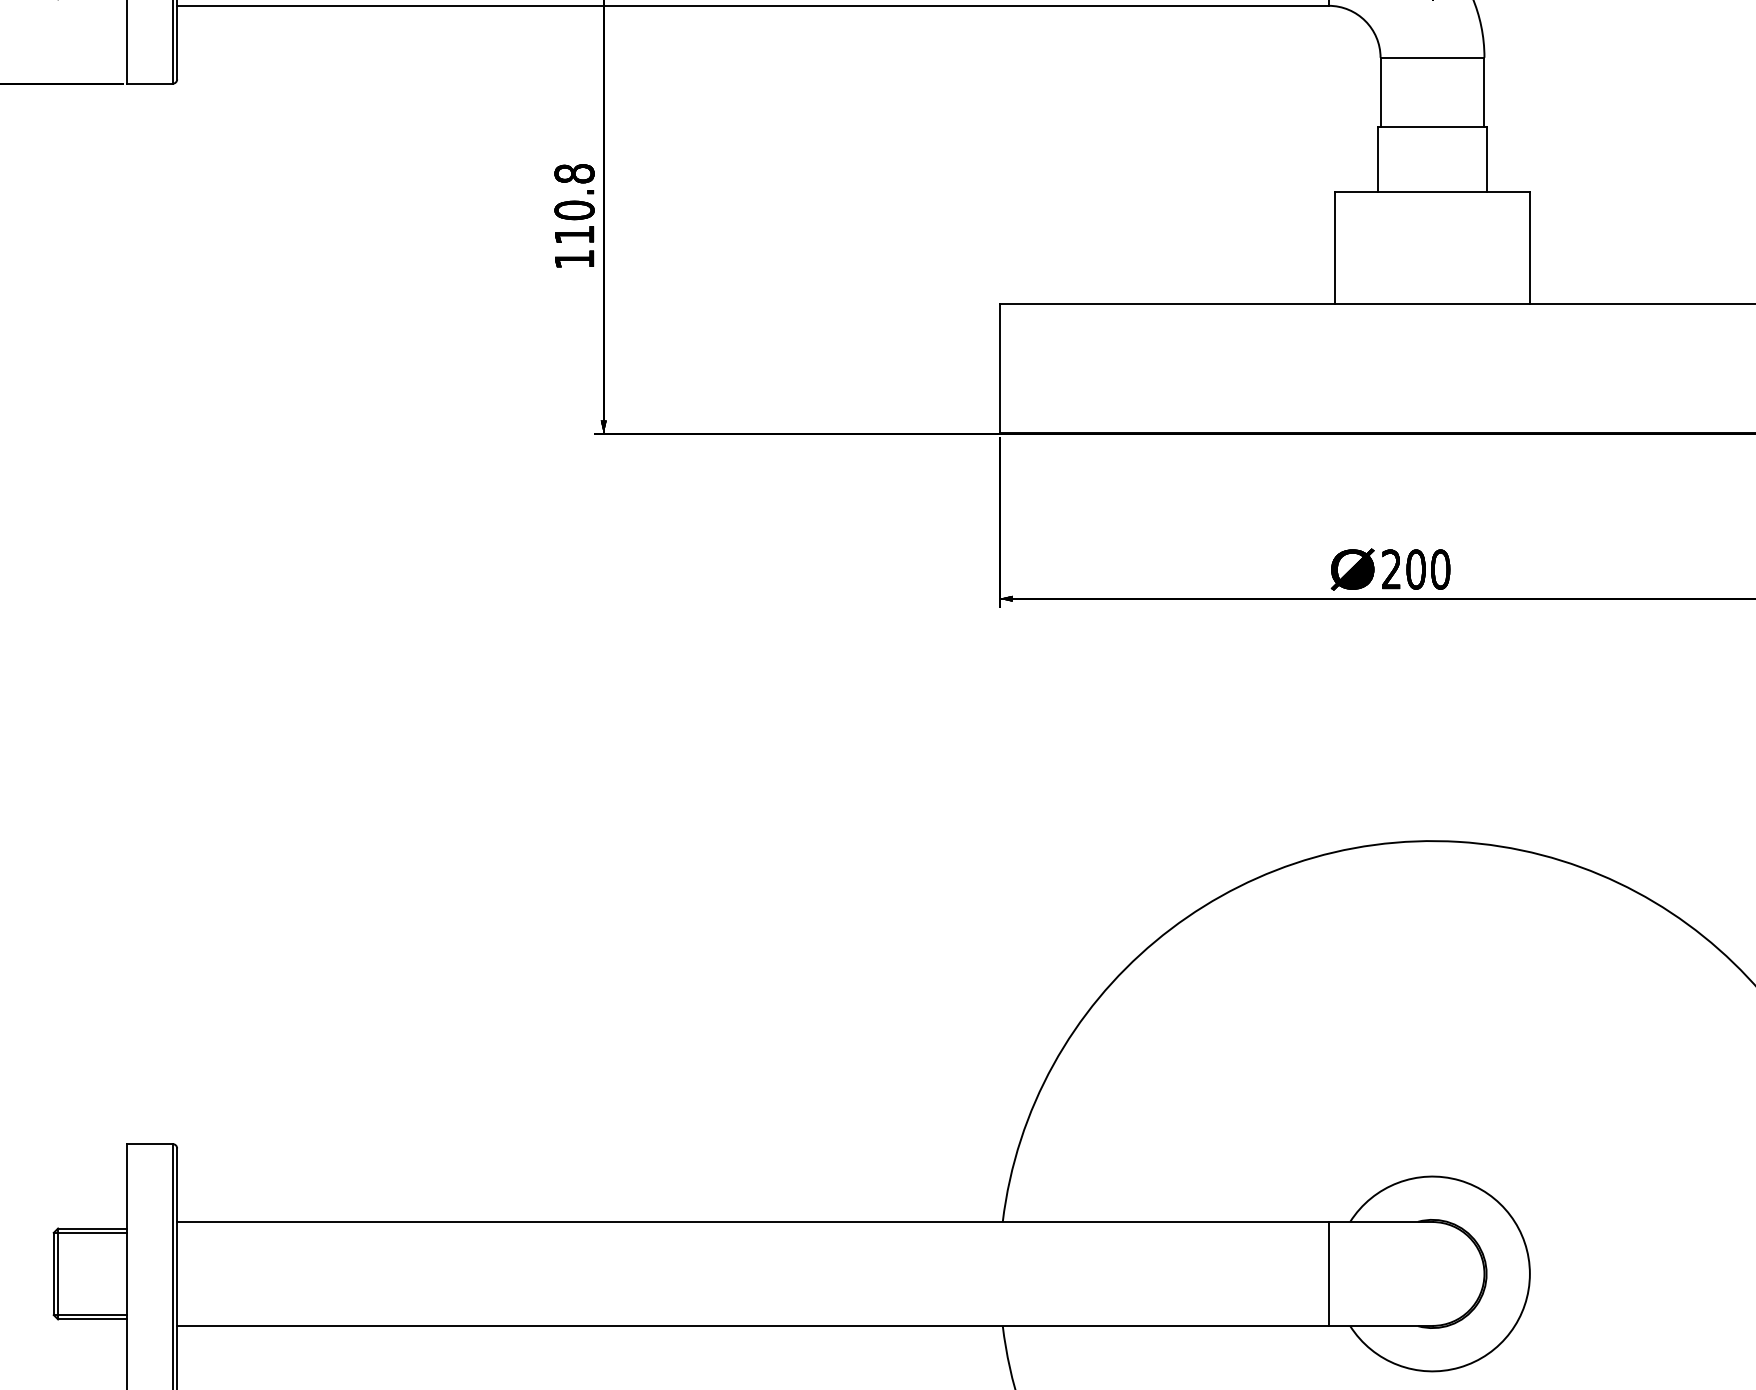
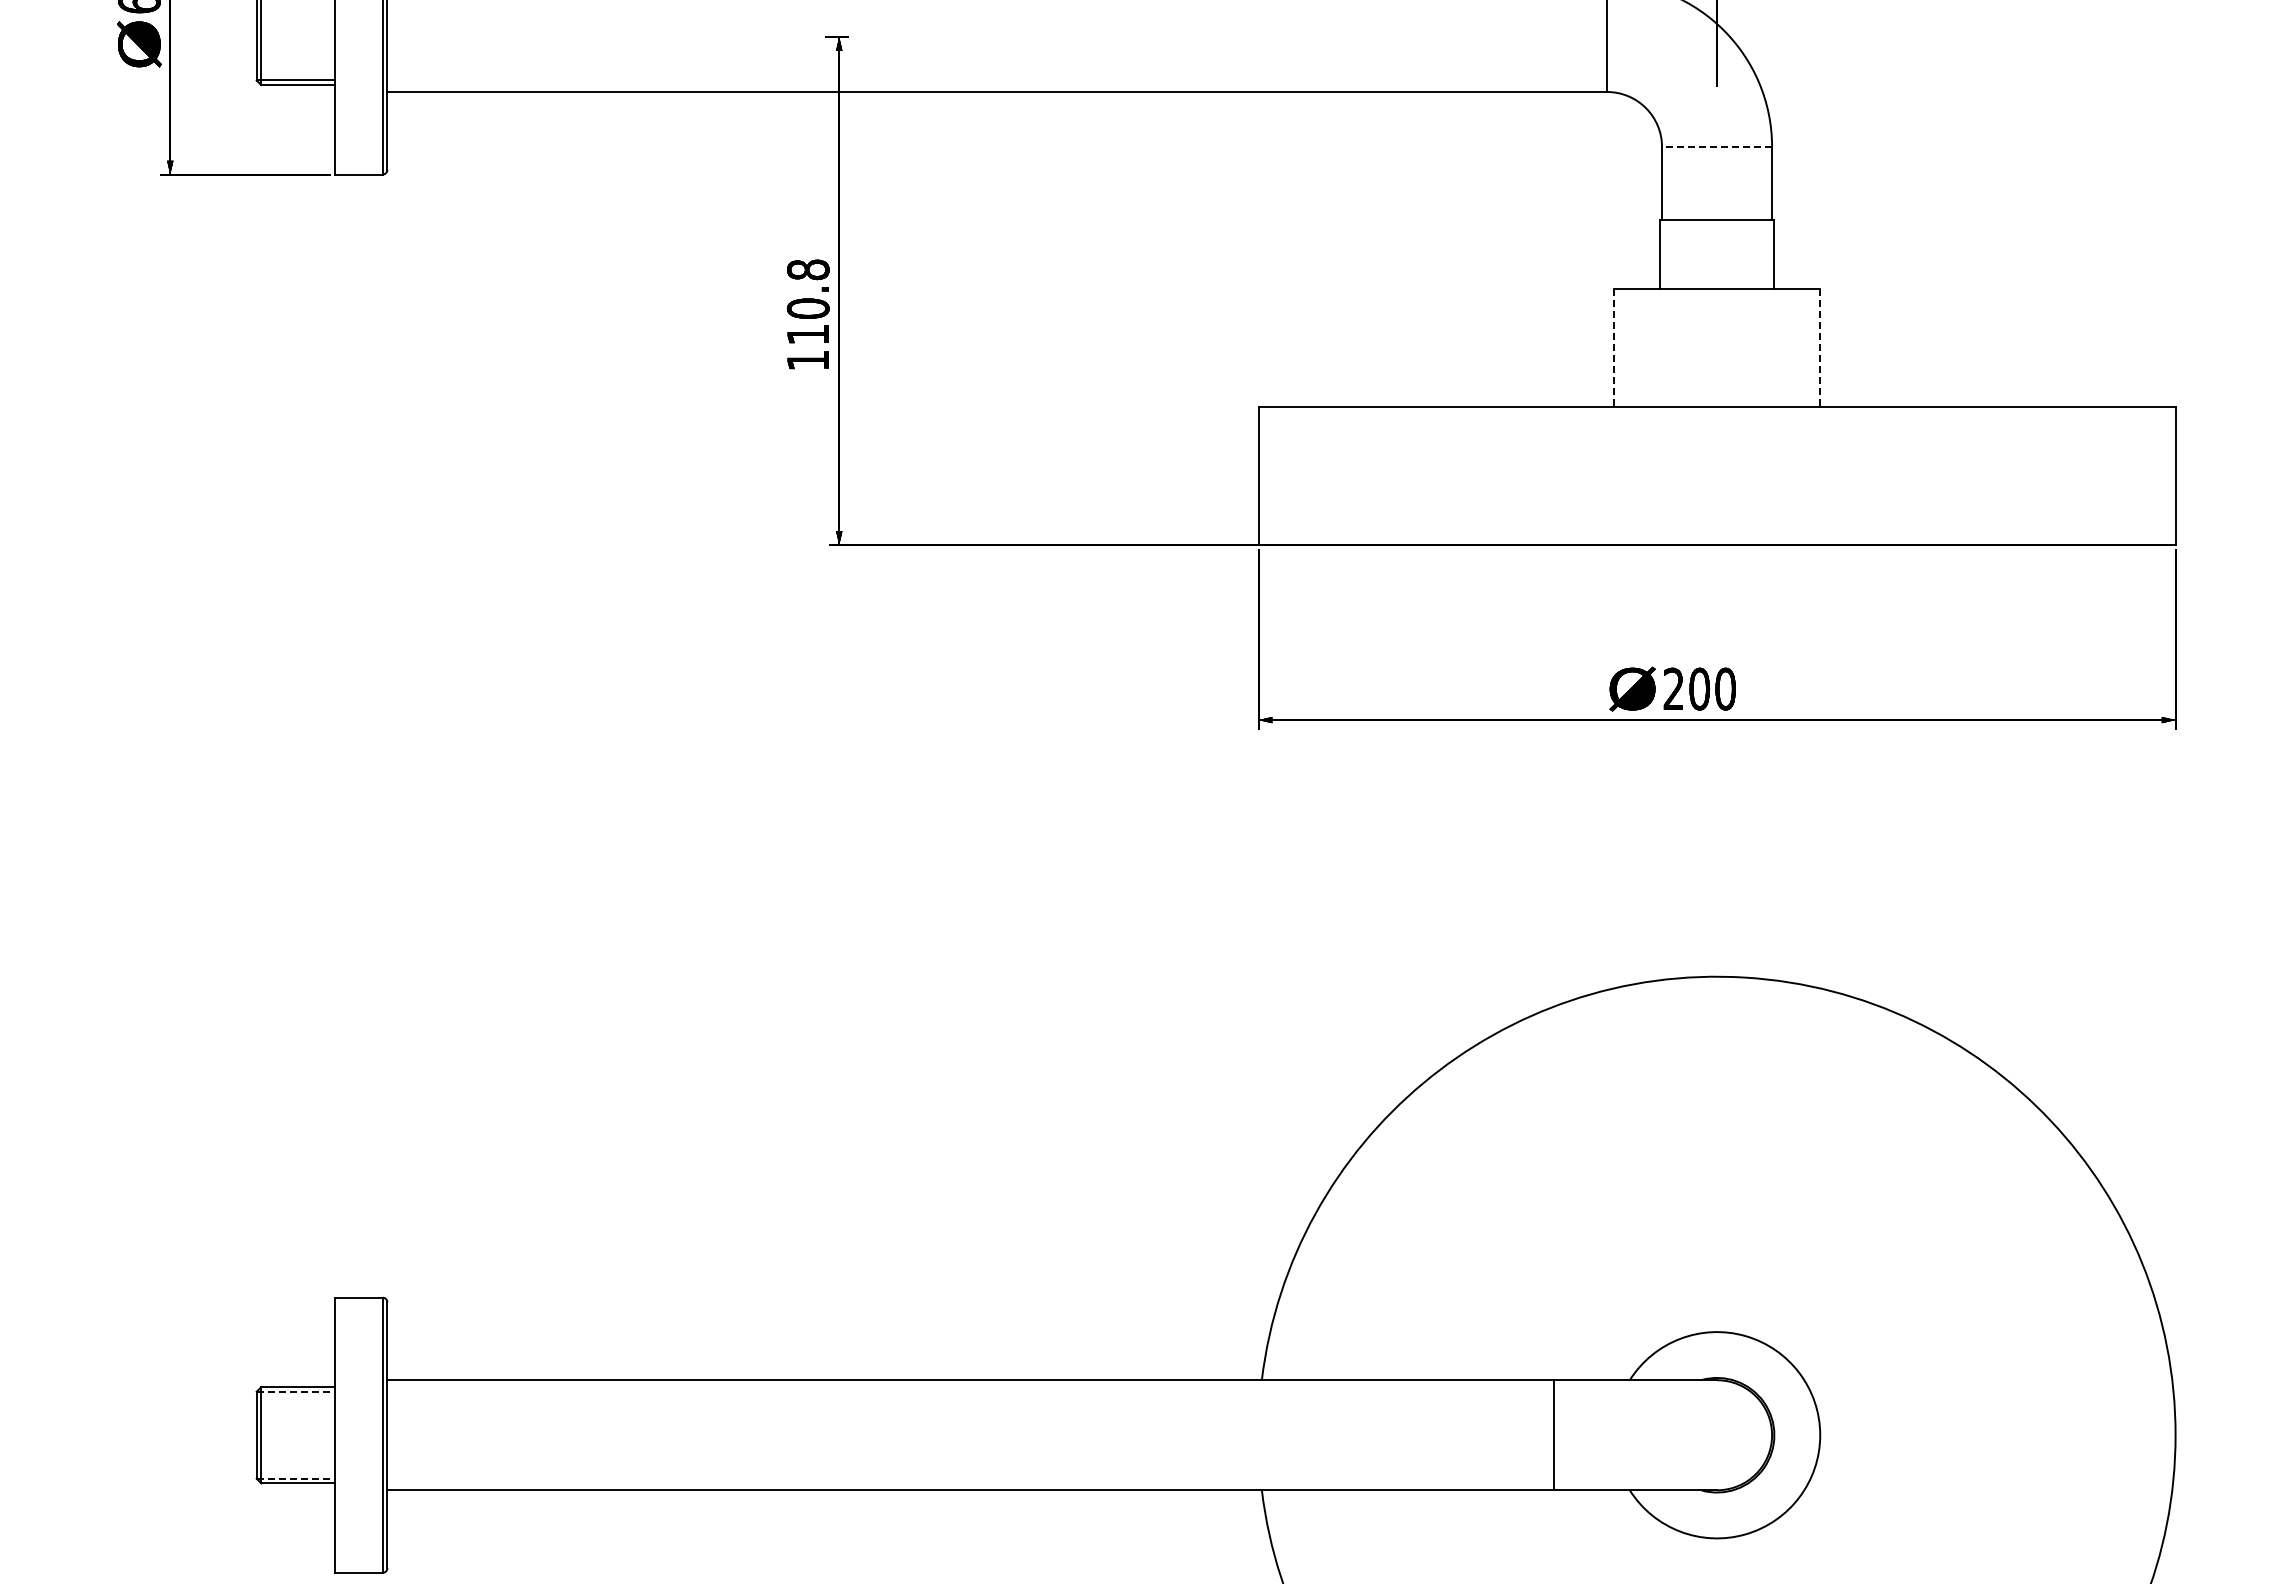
line: (1431, 58) -> (1716, 147), solid -> dashed
line: (1334, 247) -> (1613, 348), solid -> dashed
line: (1530, 247) -> (1820, 348), solid -> dashed
line: (90, 1232) -> (295, 1391), solid -> dashed
line: (1329, 1274) -> (1554, 1435), moved
line: (90, 1314) -> (295, 1478), solid -> dashed

